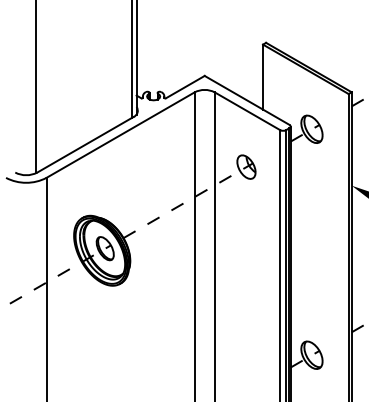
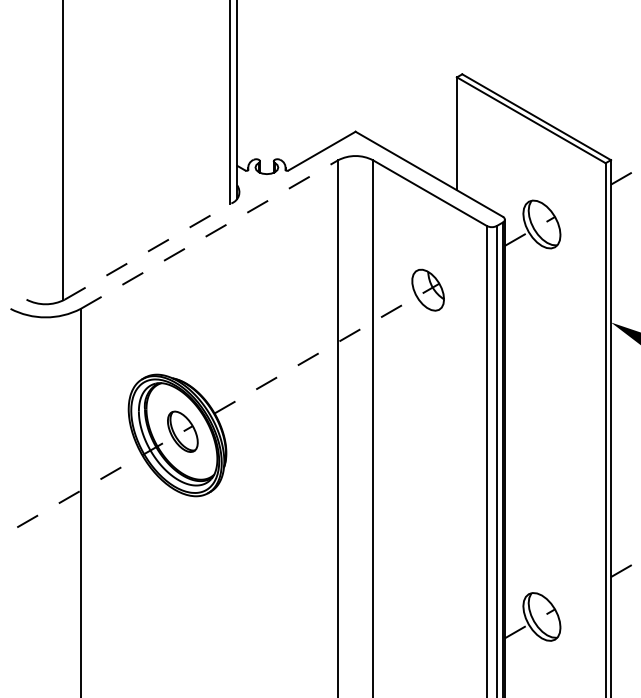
line: (120, 135) -> (209, 235), solid -> dashed
line: (85, 144) -> (148, 250), solid -> dashed

